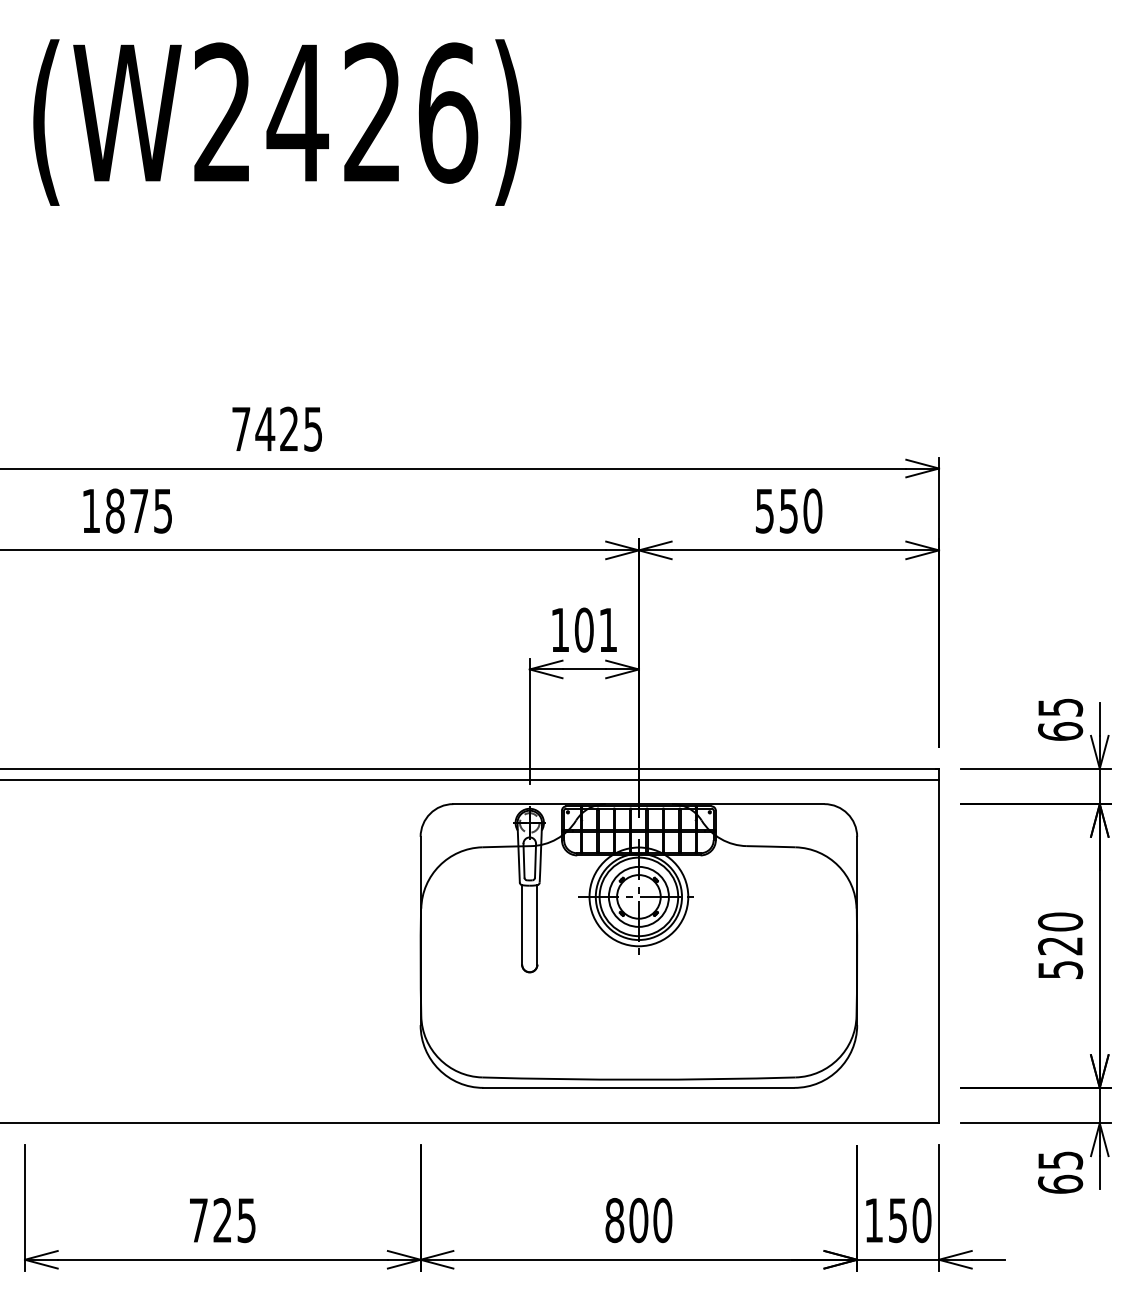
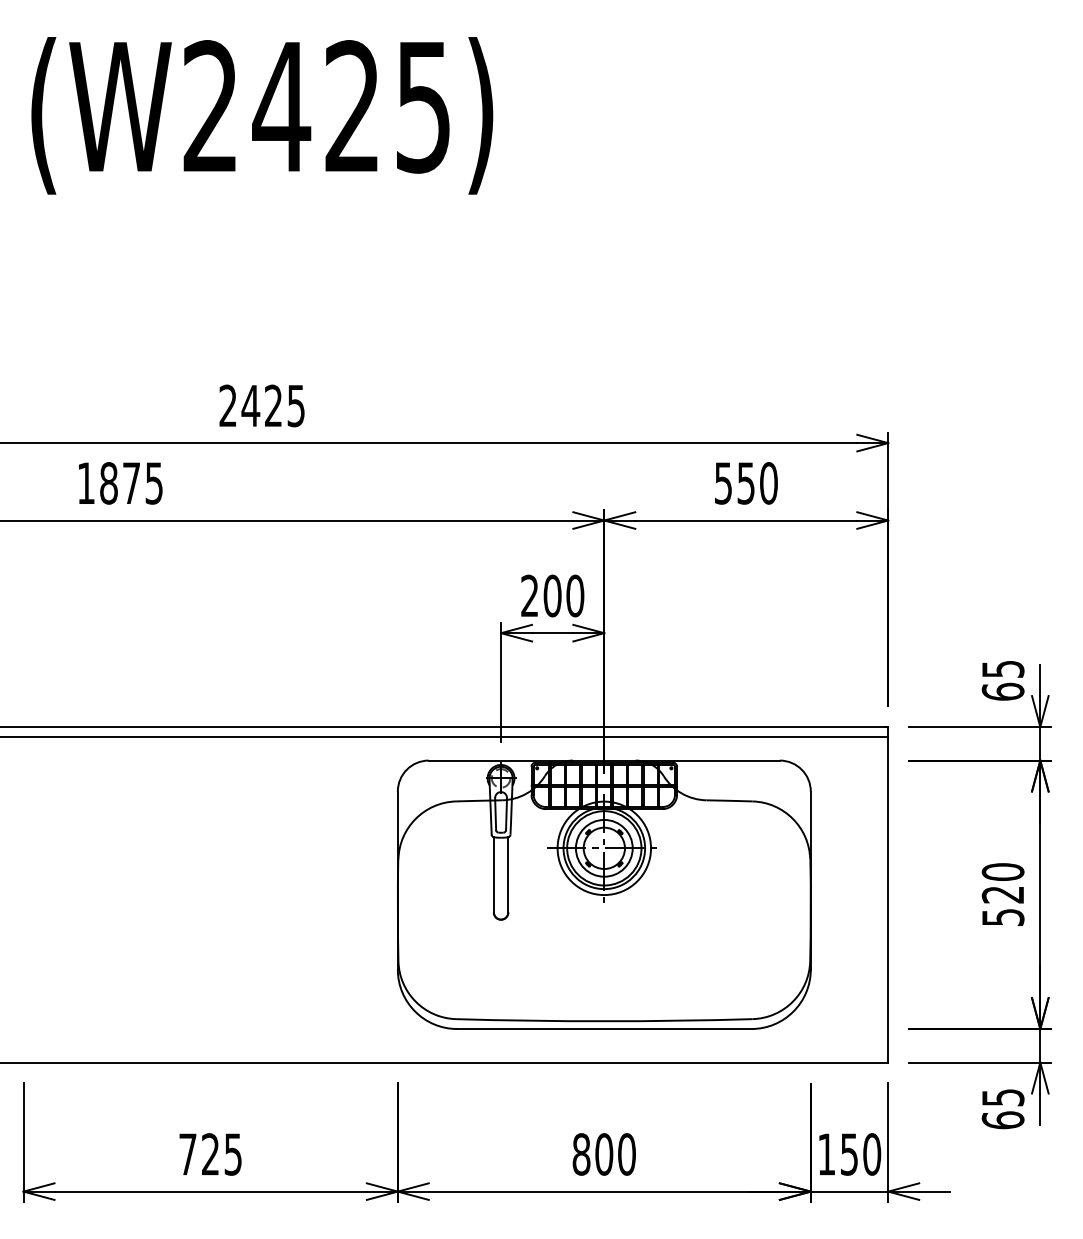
text: (448, 112) -> (424, 106), (W2426) -> (W2425)
text: (241, 428) -> (228, 405), 7425 -> 2425
text: (584, 629) -> (552, 595), 101 -> 200

